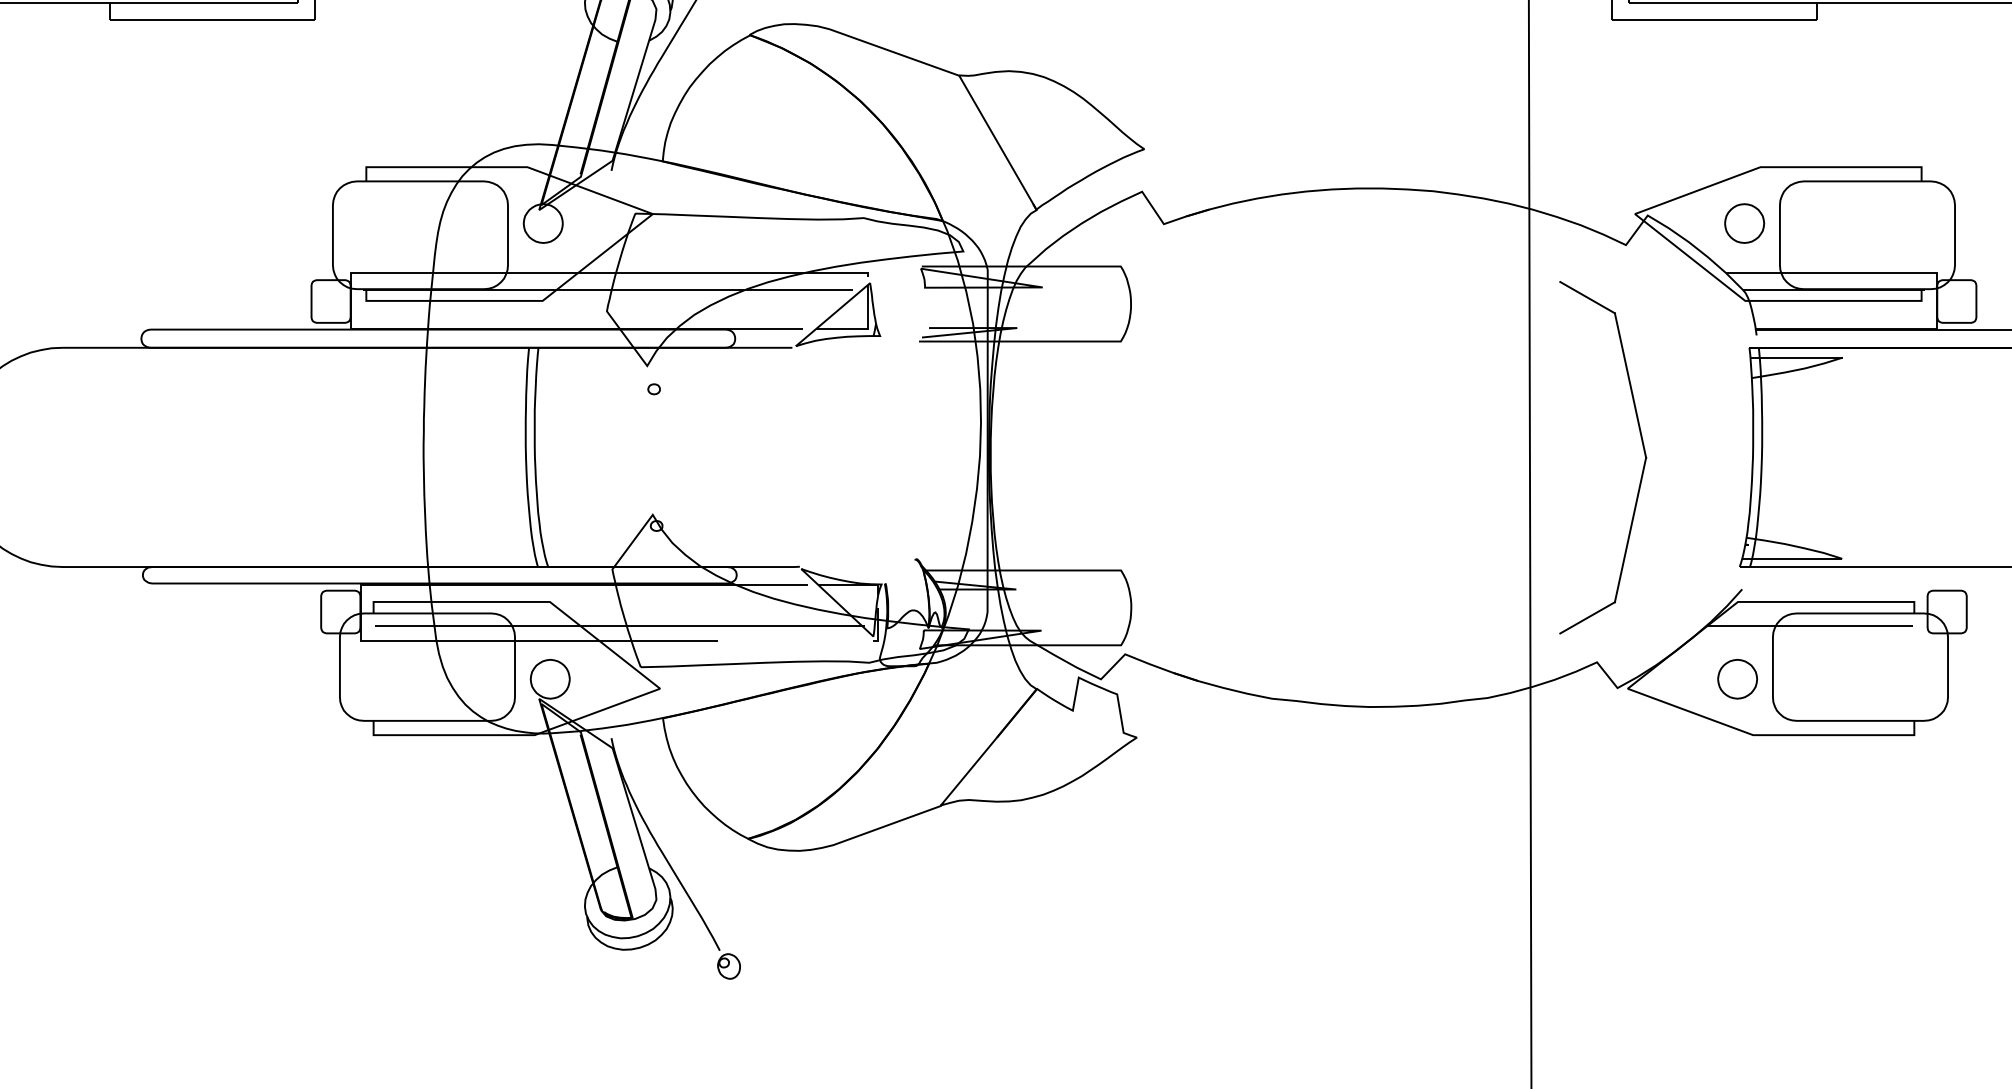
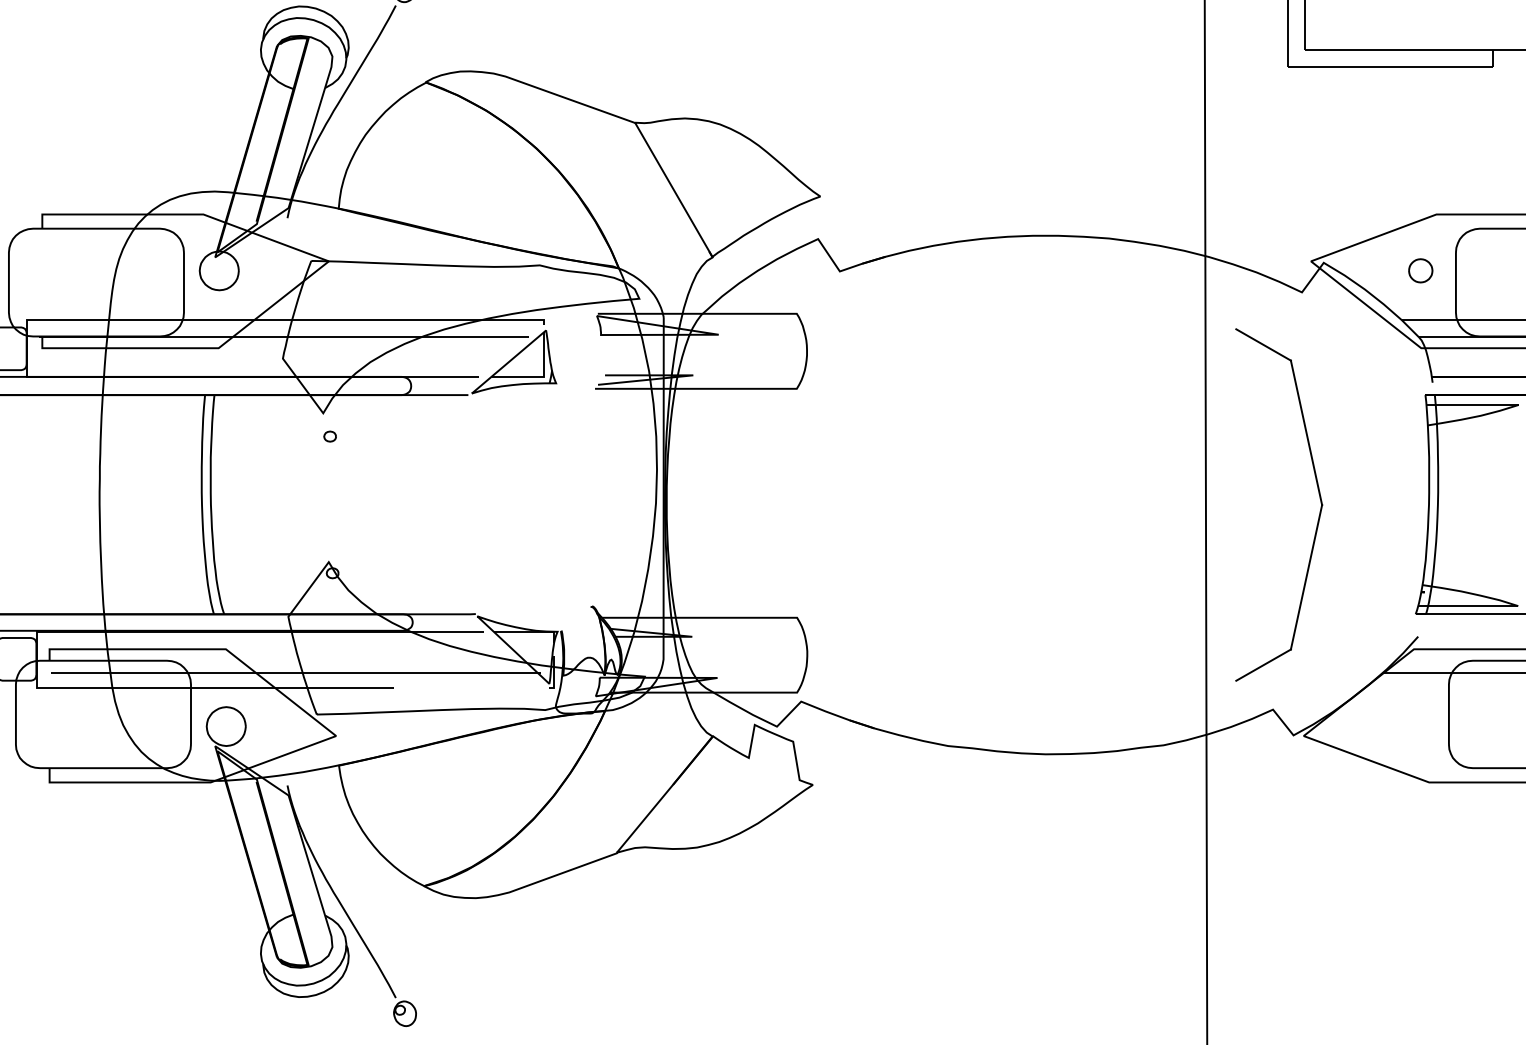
part: (1744, 223) -> (1420, 270), size x0.6
part: (1737, 678) -> (1413, 725), removed

